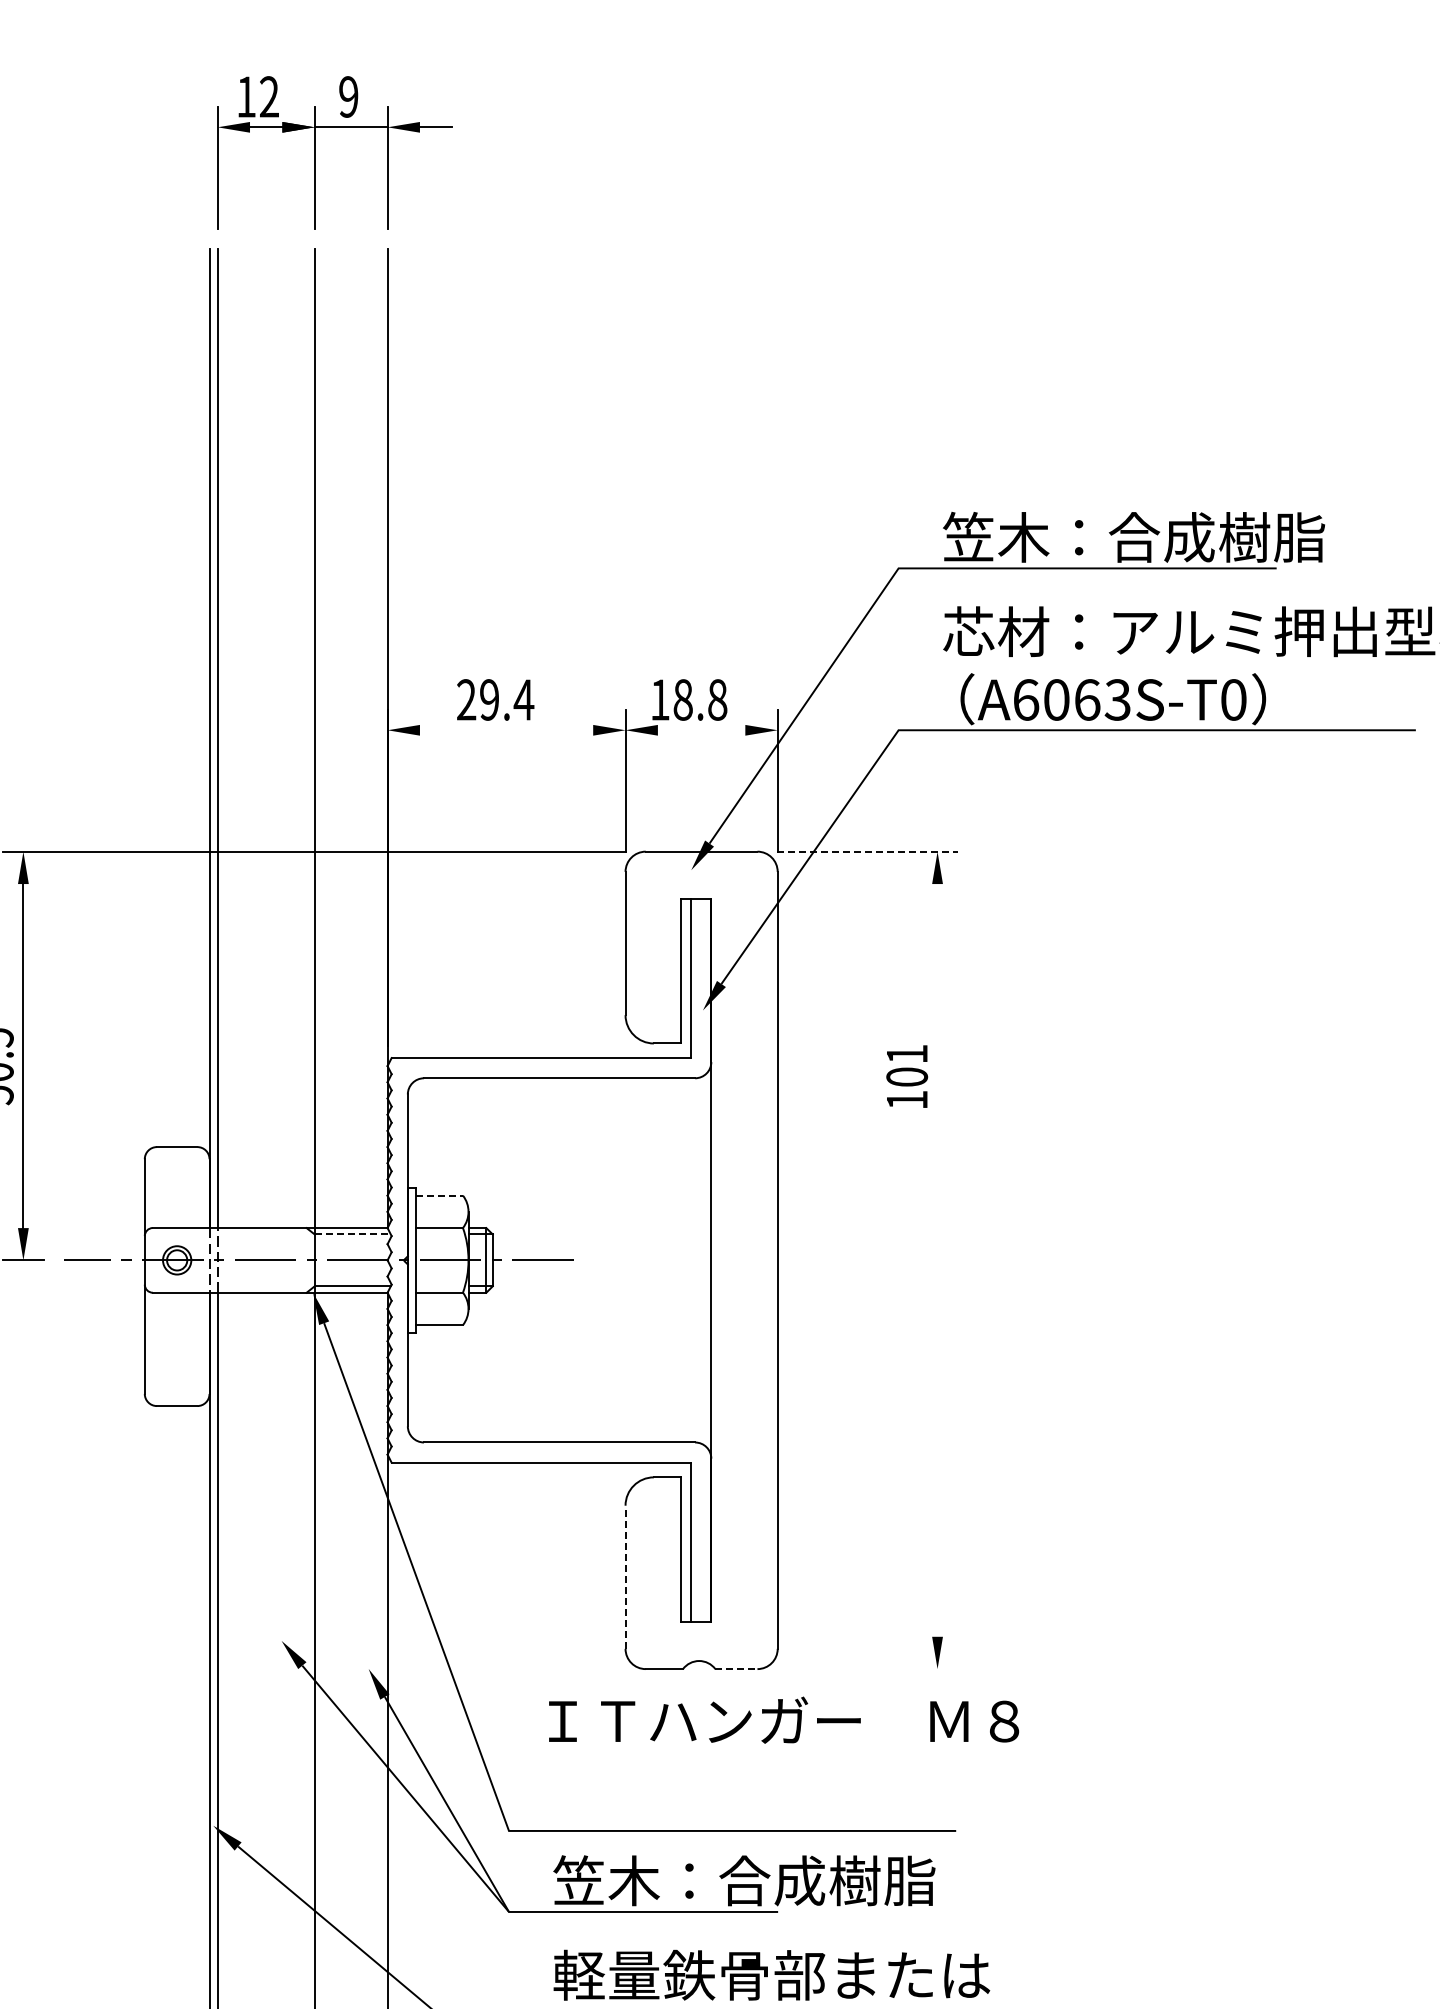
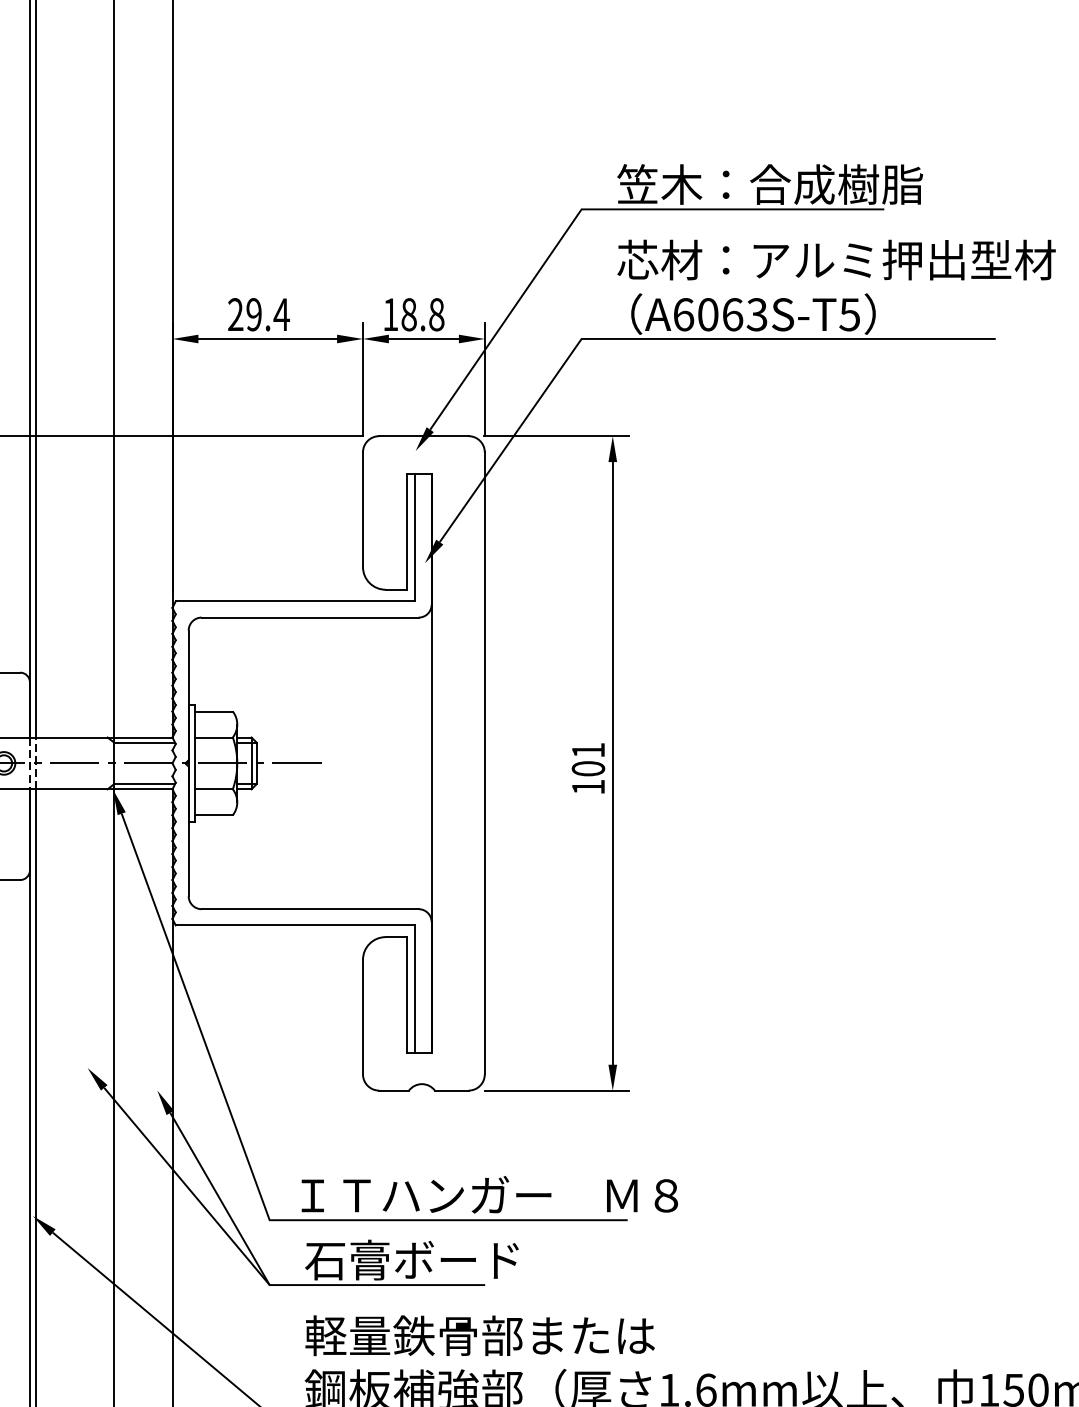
text: (1233, 699) -> (849, 314), A6063S-T0 -> A6063S-T5
line: (506, 730) -> (267, 339), added
line: (701, 730) -> (423, 339), added
line: (868, 851) -> (557, 436), dashed -> solid
text: (907, 1076) -> (588, 768), moved
line: (439, 1195) -> (214, 711), dashed -> solid
line: (353, 1234) -> (145, 742), dashed -> solid
line: (937, 1260) -> (612, 763), added
line: (625, 1577) -> (362, 1017), dashed -> solid
line: (736, 1669) -> (451, 1090), dashed -> solid
line: (867, 1669) -> (556, 1090), added
text: (784, 1719) -> (490, 1194), moved
text: (744, 1880) -> (458, 1259), 笠木：合成樹脂 -> 石膏ボード

